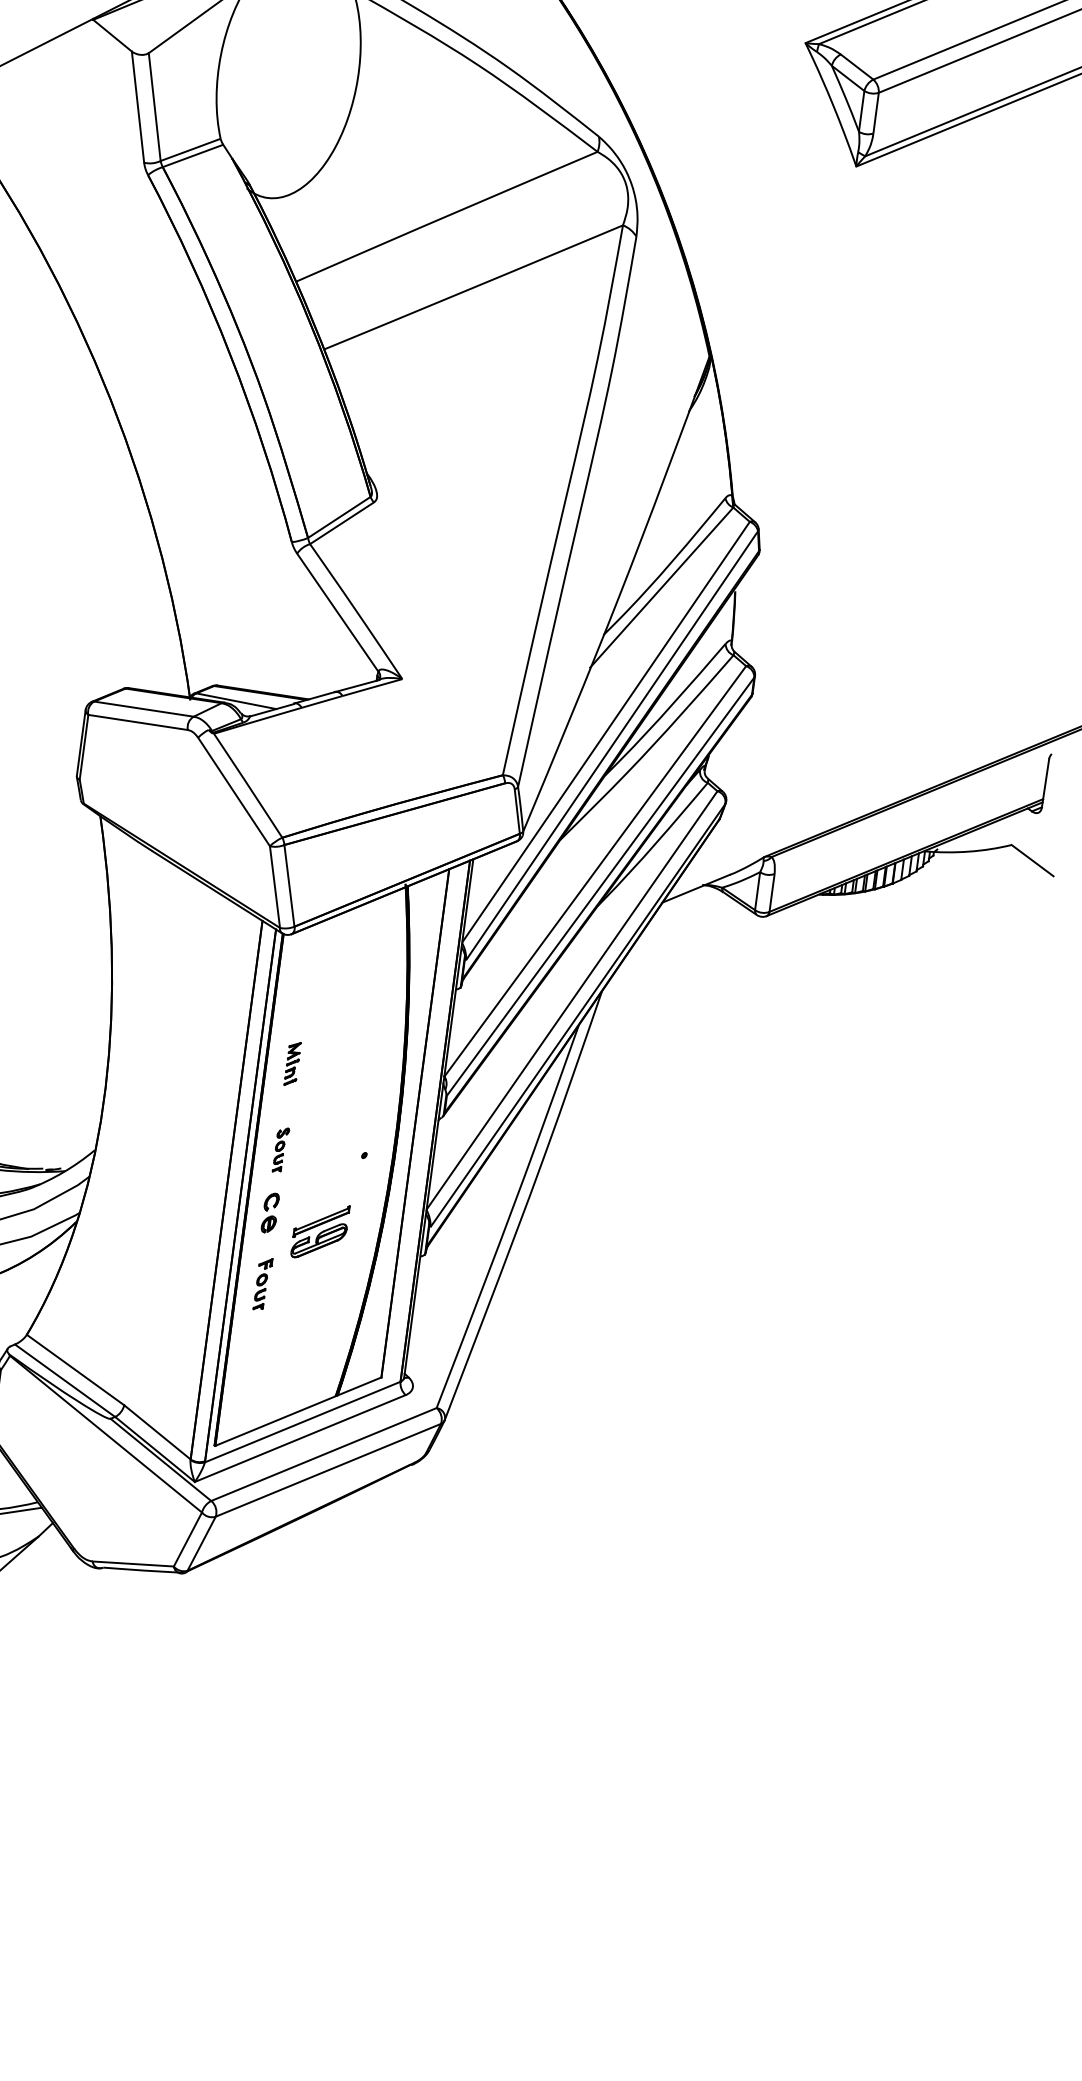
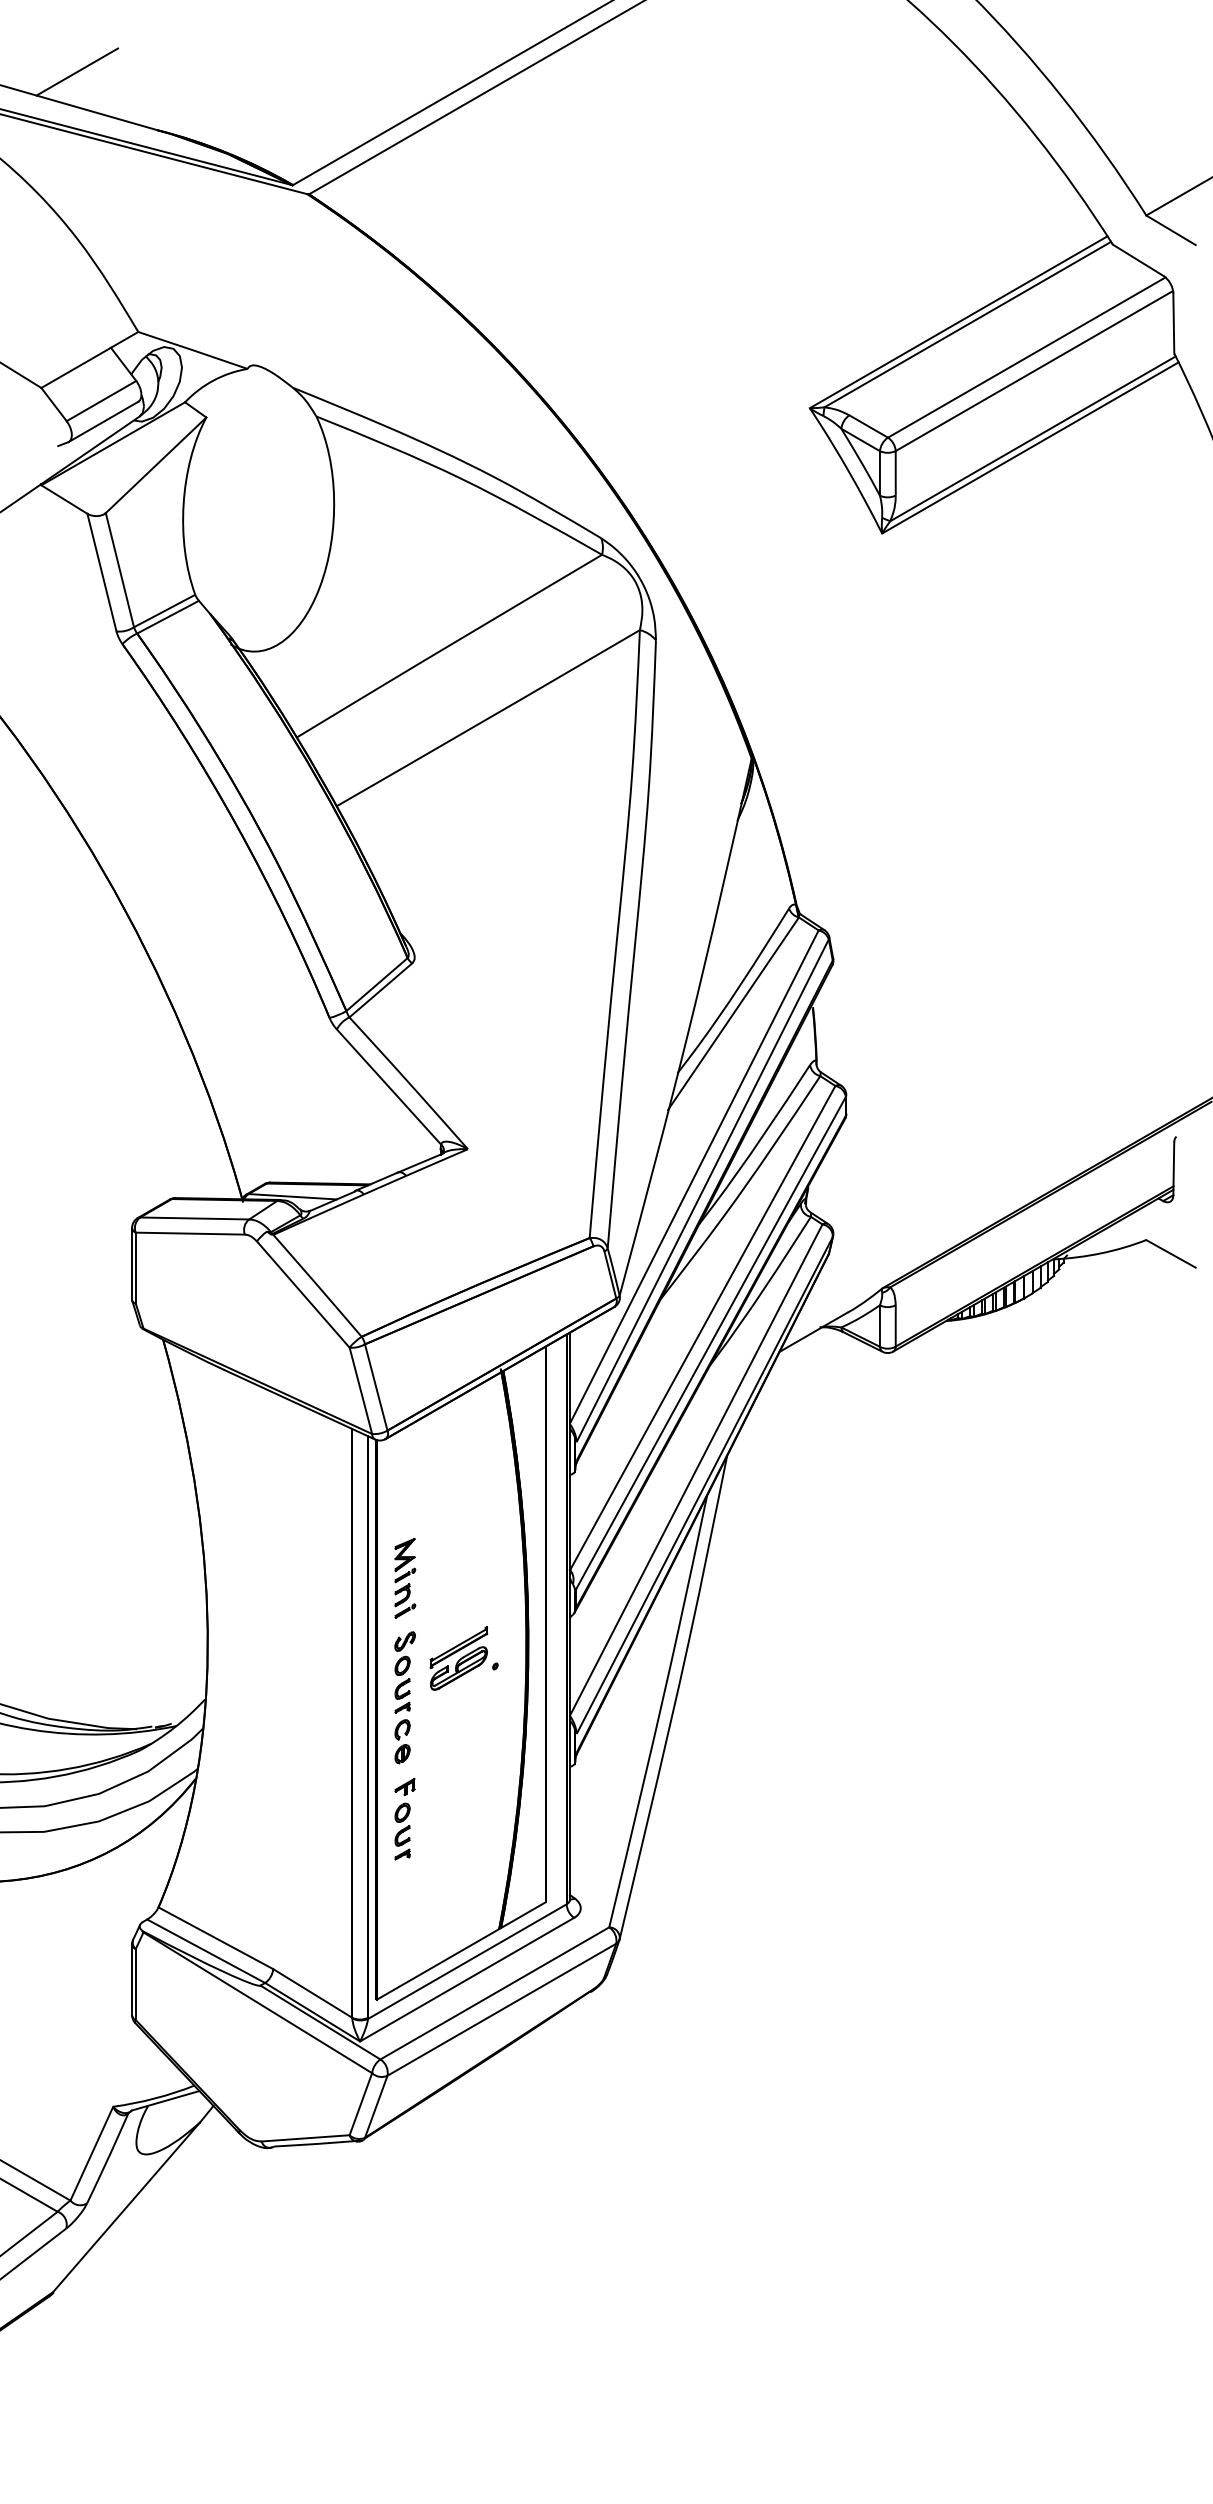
part: (292, 1064) -> (405, 1578), size x1.67
part: (280, 1149) -> (404, 1672), size x1.67
part: (319, 1231) -> (458, 1658), moved
part: (262, 1283) -> (404, 1818), size x1.43

